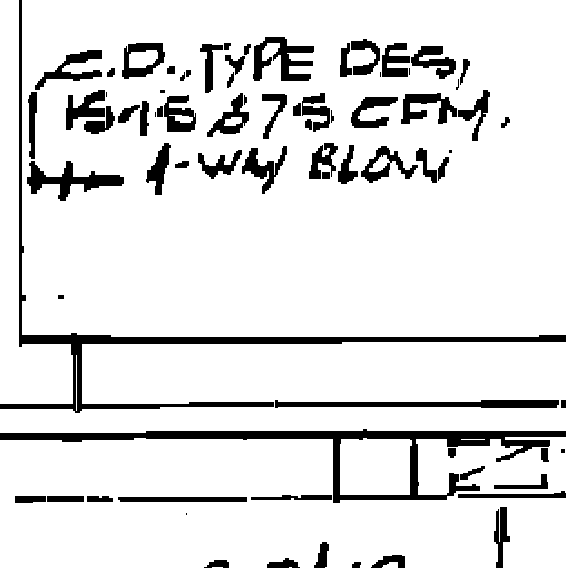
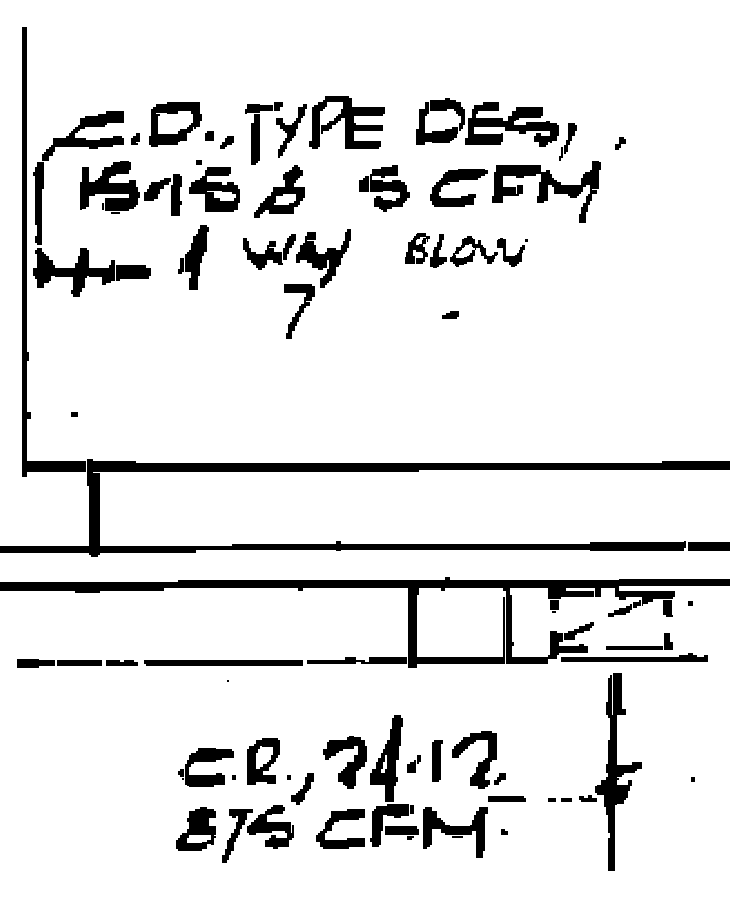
part: (274, 116) -> (299, 311), moved
part: (505, 122) -> (620, 143), moved
part: (379, 163) -> (465, 250), size x0.7
part: (181, 164) -> (450, 314), moved

